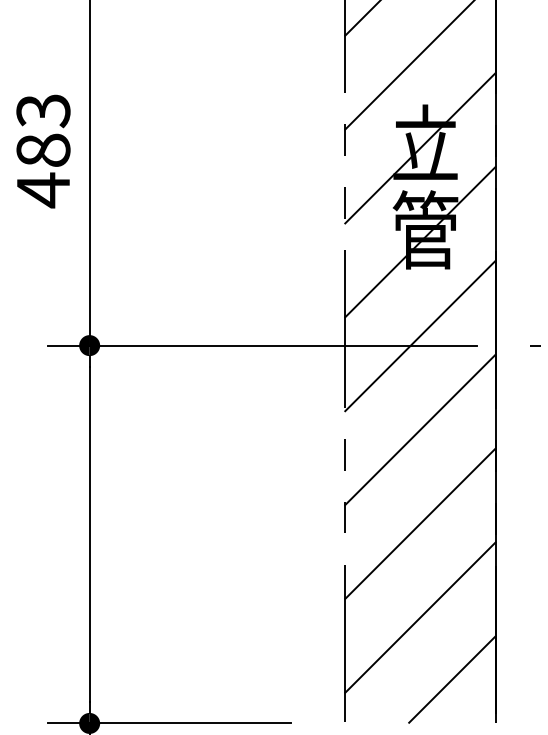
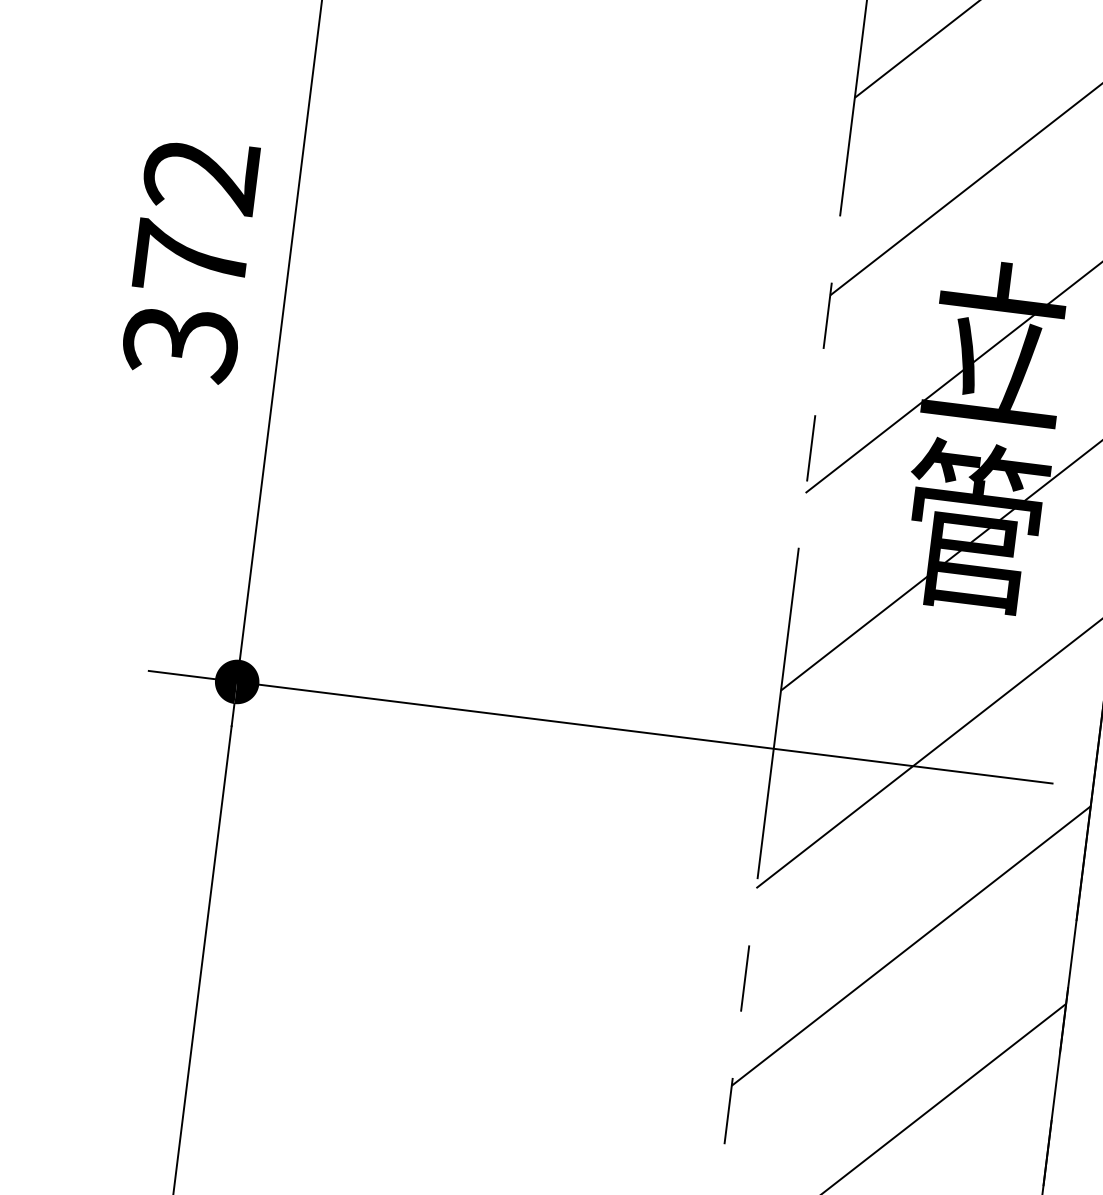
text: (43, 151) -> (190, 261), 483 -> 372

